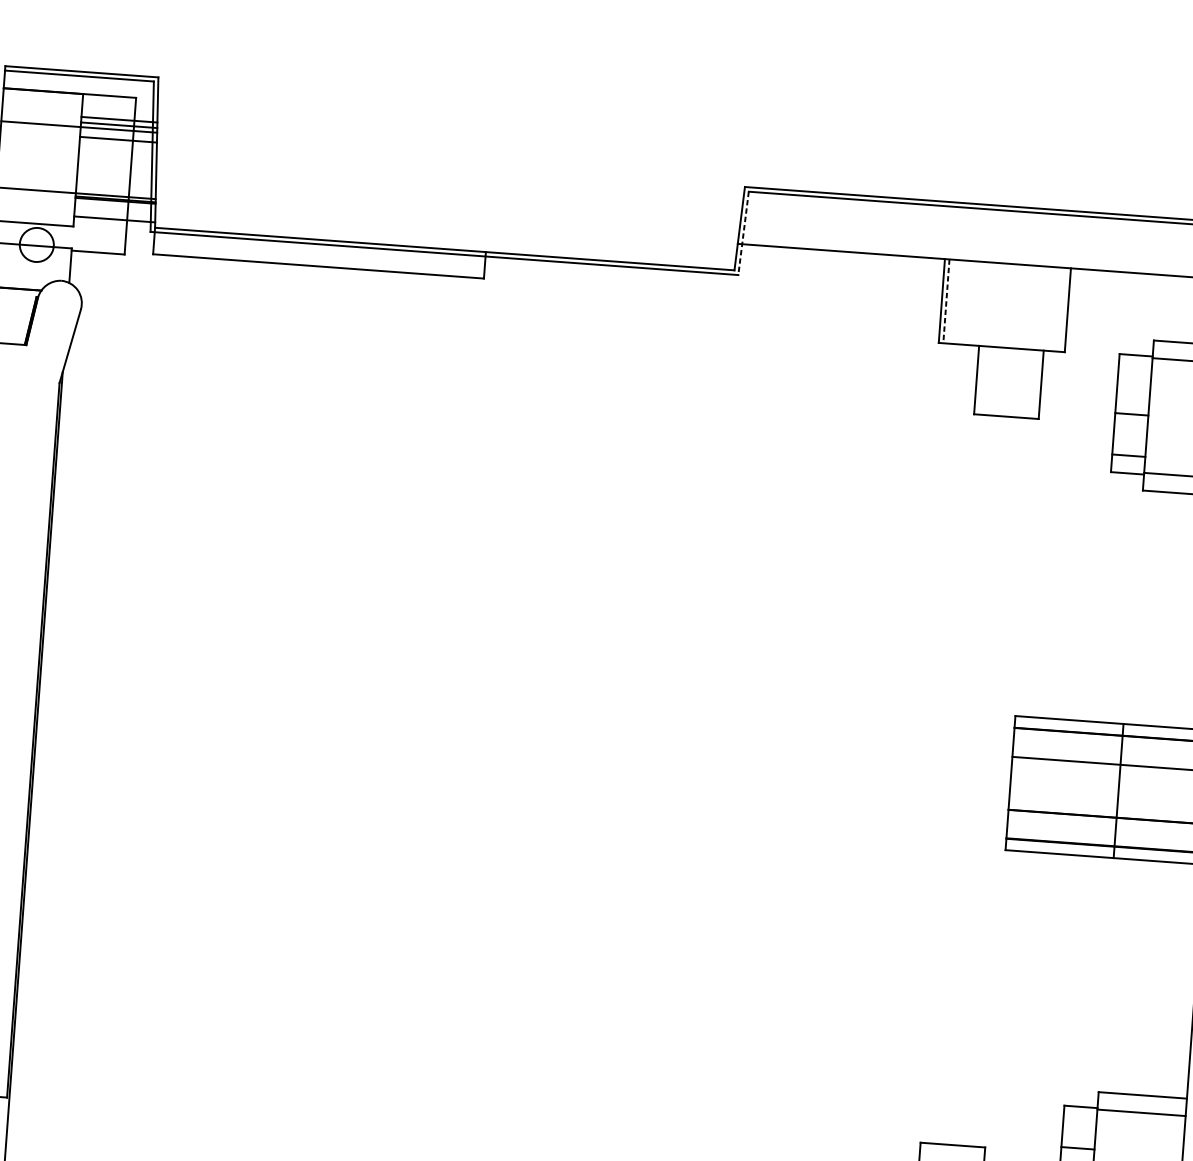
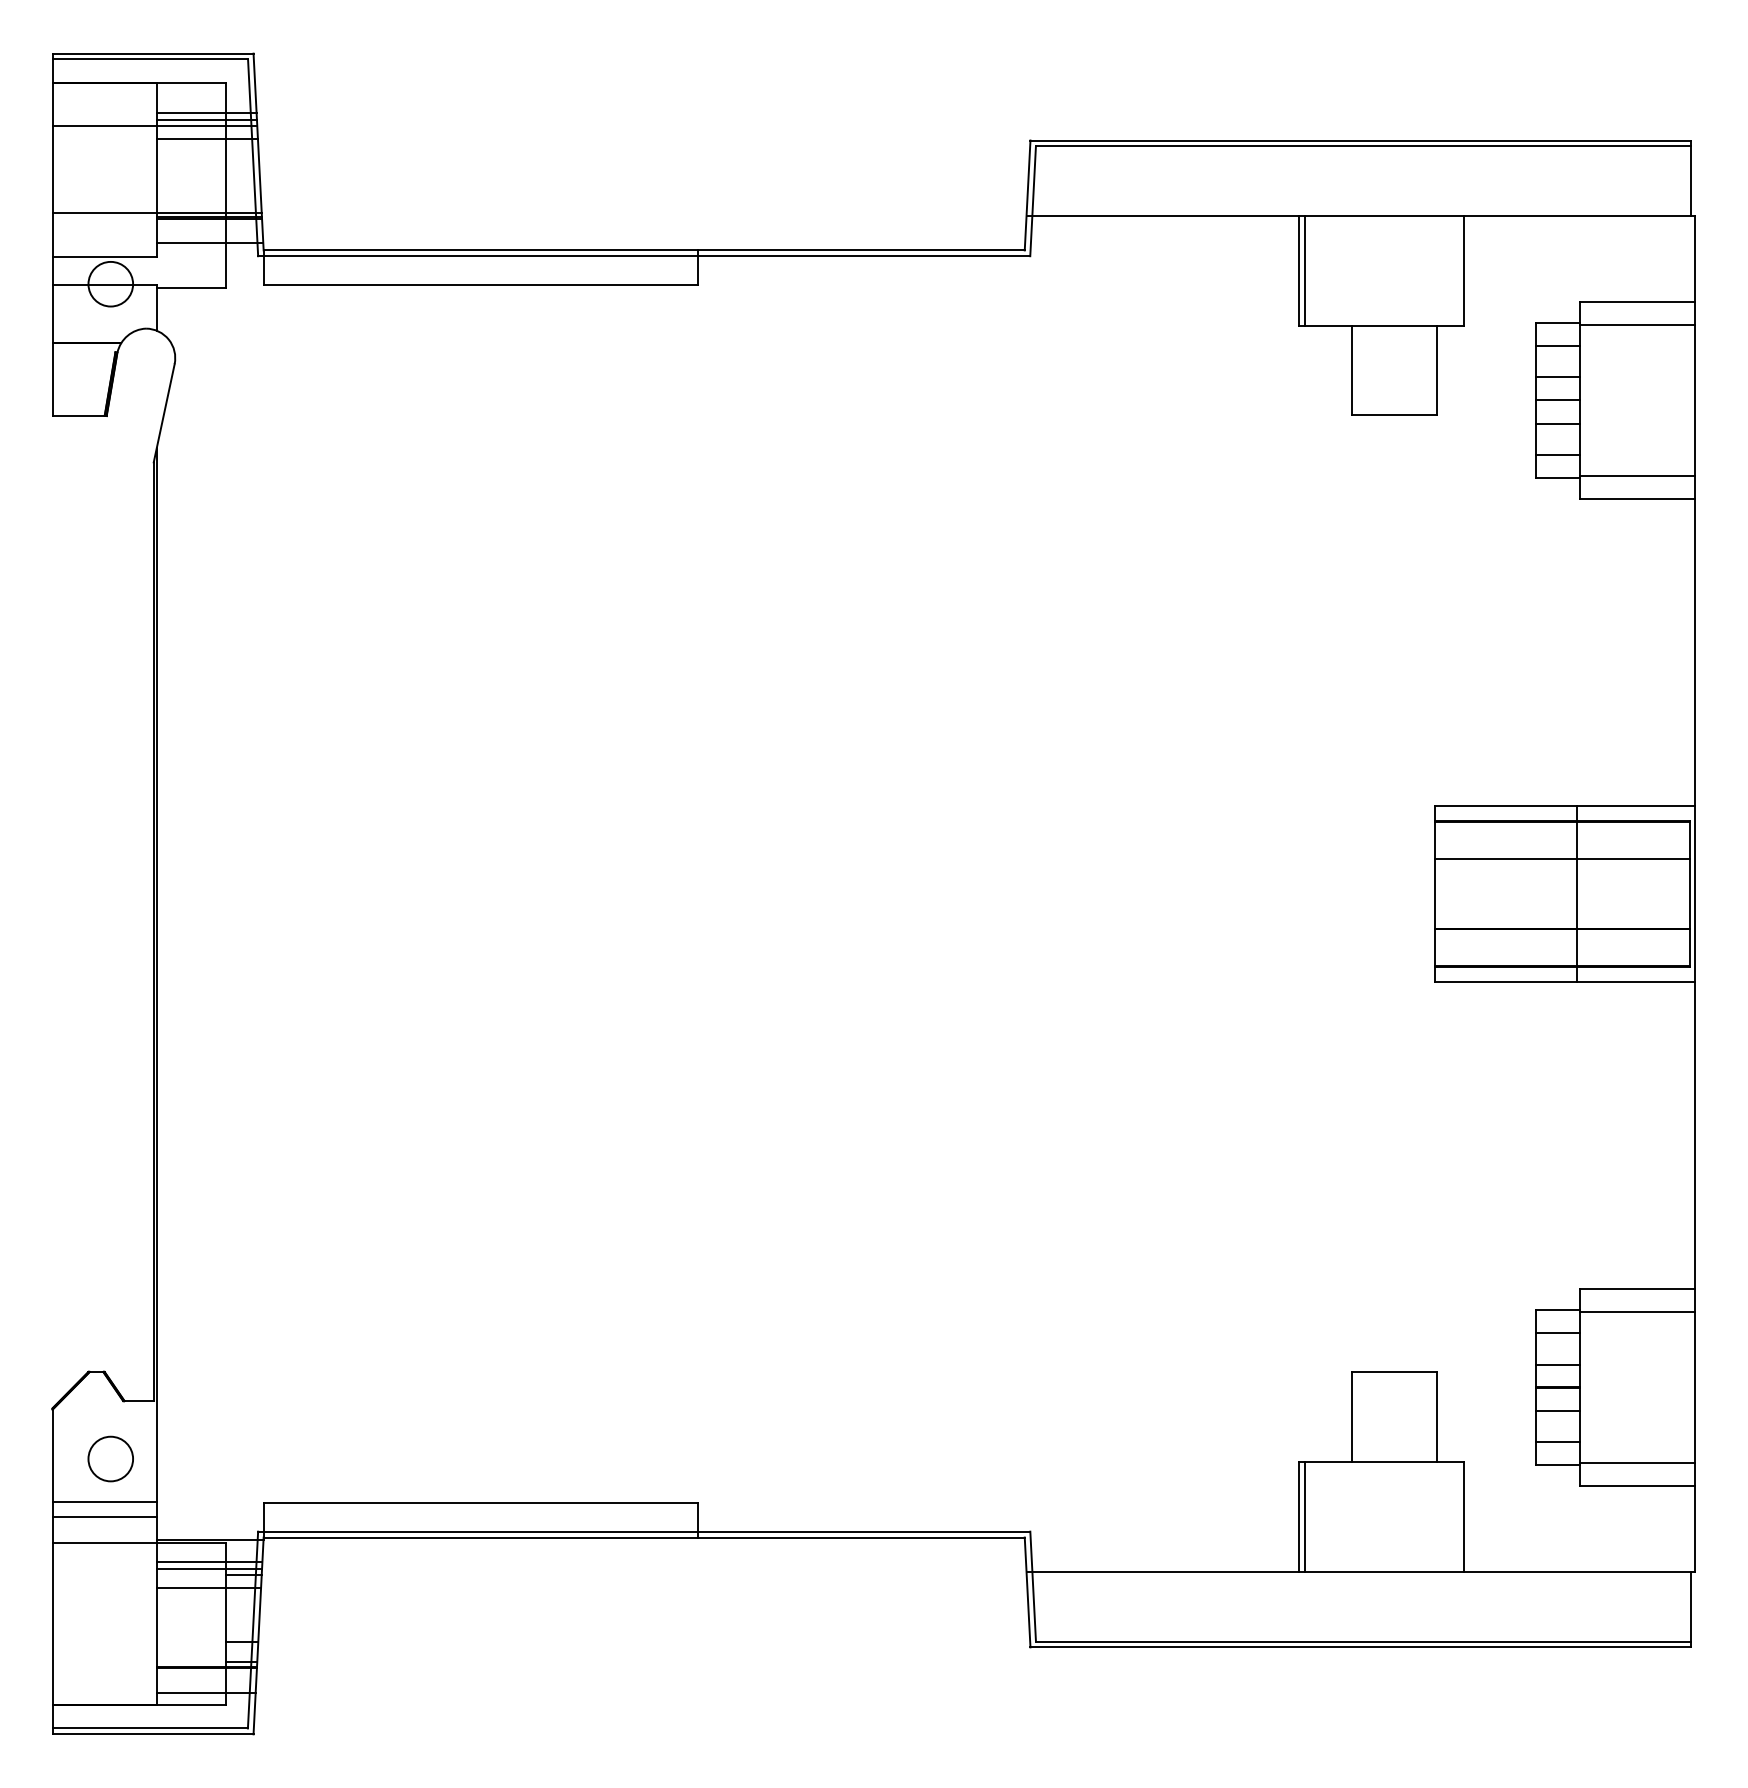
line: (743, 233) -> (1033, 201), dashed -> solid
line: (946, 302) -> (1304, 271), dashed -> solid
line: (1134, 373) -> (1557, 346), added
line: (1132, 396) -> (1557, 377), added
line: (1130, 431) -> (1557, 423), added
line: (1079, 1124) -> (1557, 1333), added

